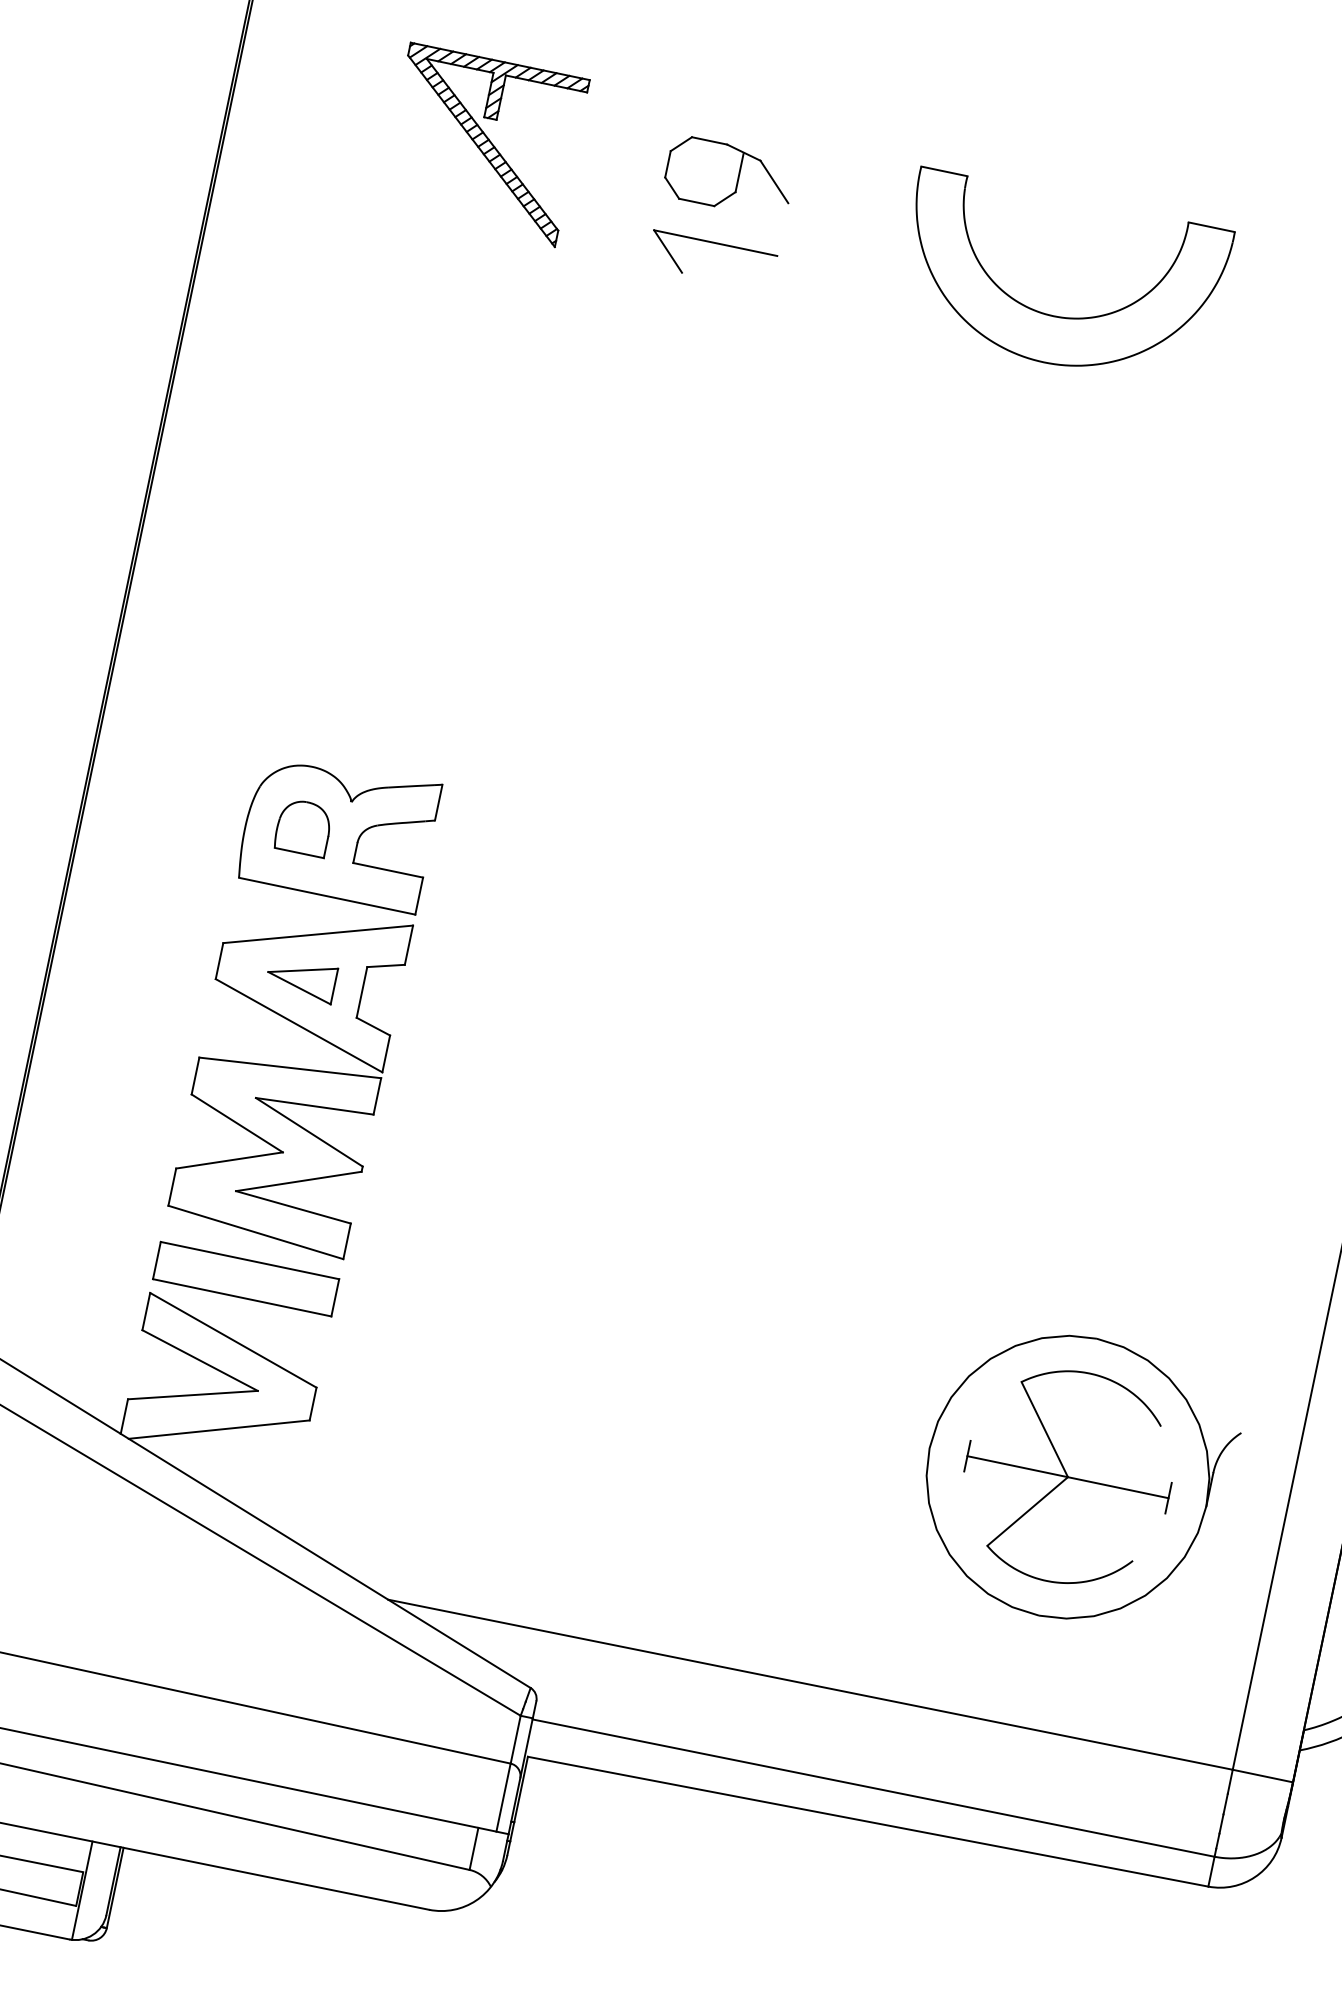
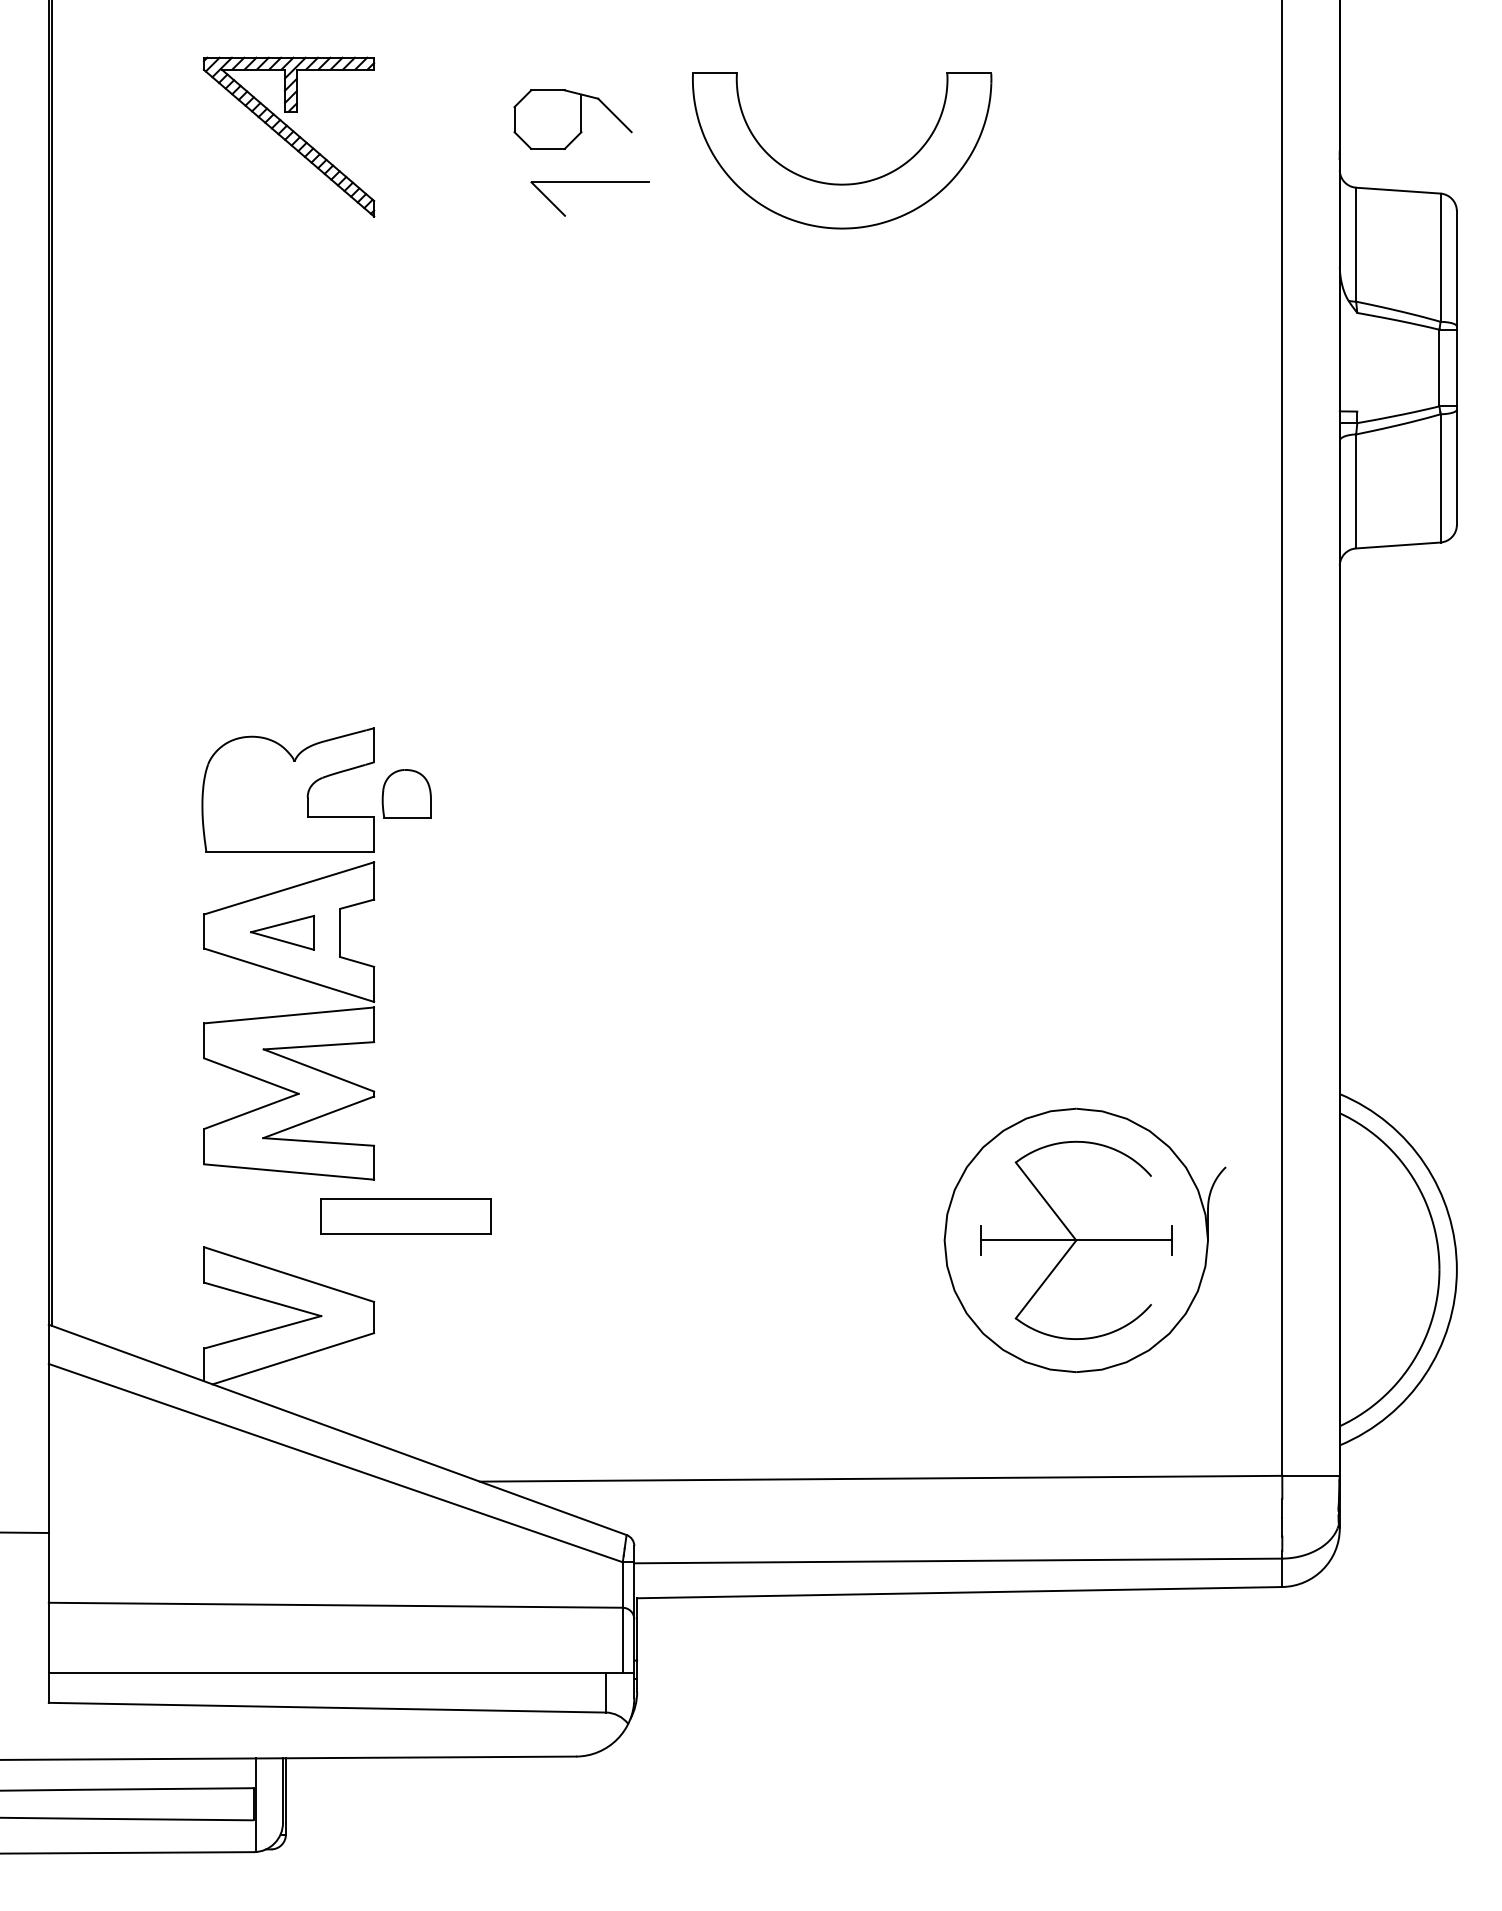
part: (728, 176) -> (572, 119), moved
part: (715, 243) -> (589, 182), moved
part: (303, 827) -> (406, 793), moved
part: (245, 1279) -> (405, 1216), moved

